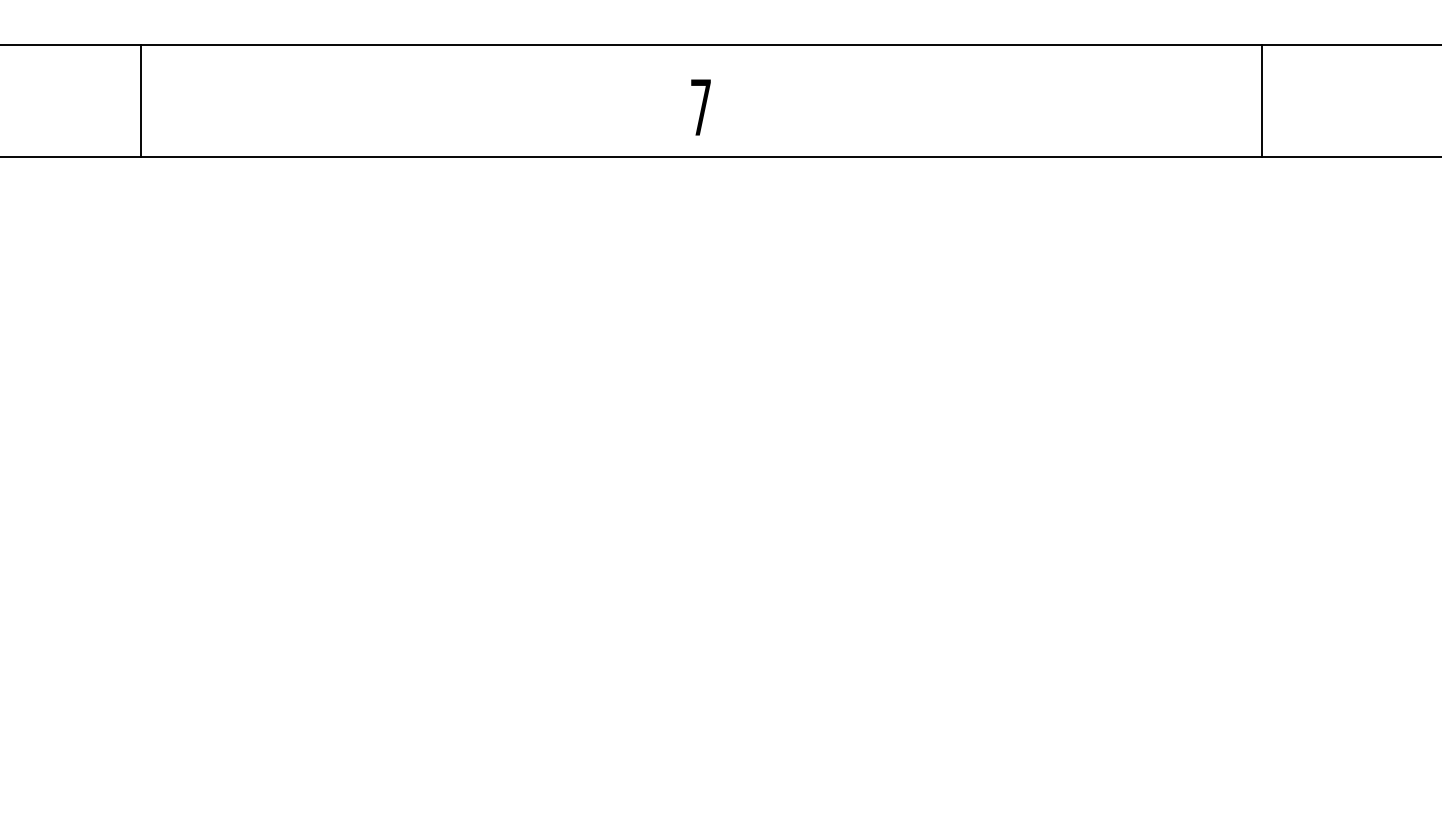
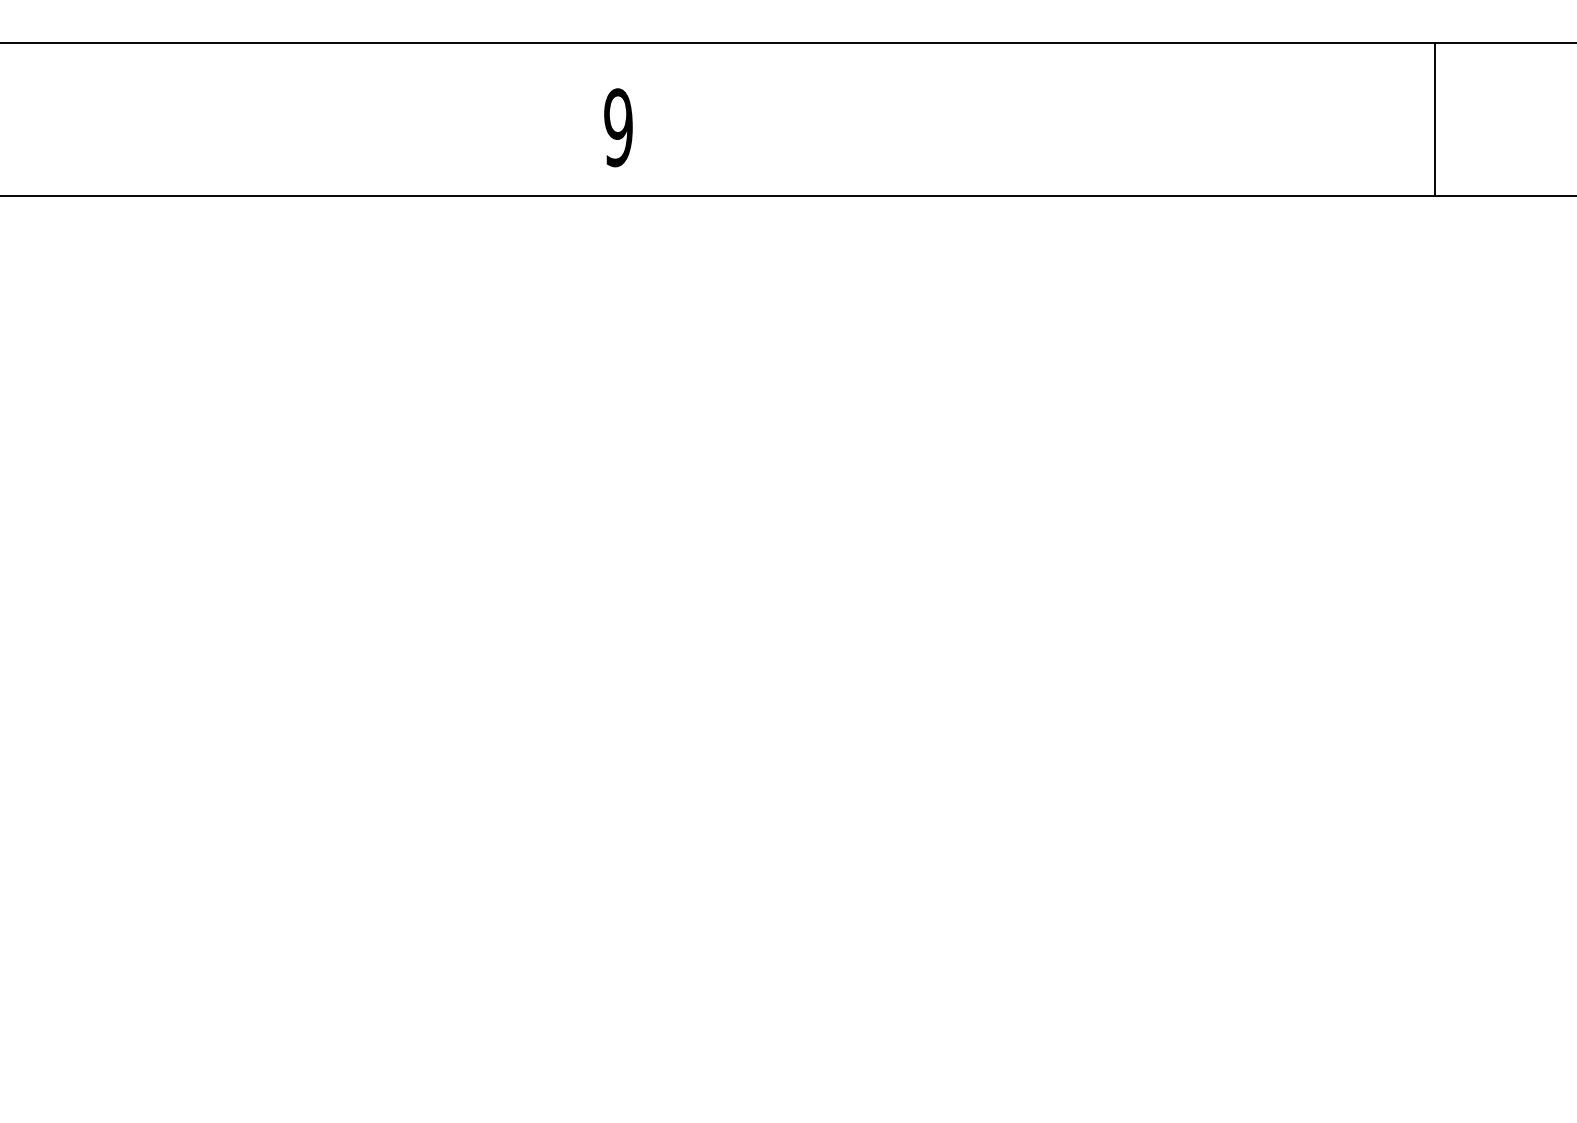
line: (1261, 101) -> (1434, 119), moved
text: (700, 107) -> (617, 127), 7 -> 9

